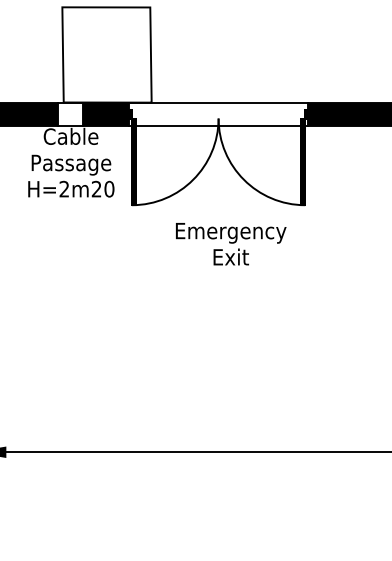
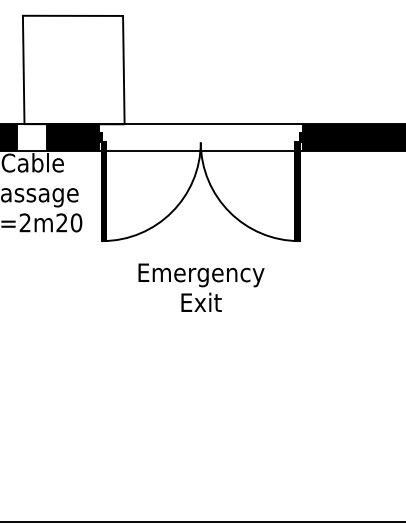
text: (231, 244) -> (201, 288), moved

